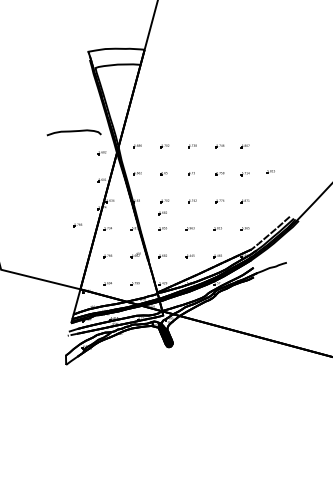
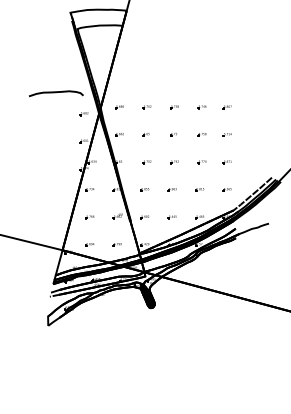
part: (270, 171) -> (252, 132), removed
part: (162, 213) -> (144, 174), removed
part: (77, 225) -> (59, 186), removed

